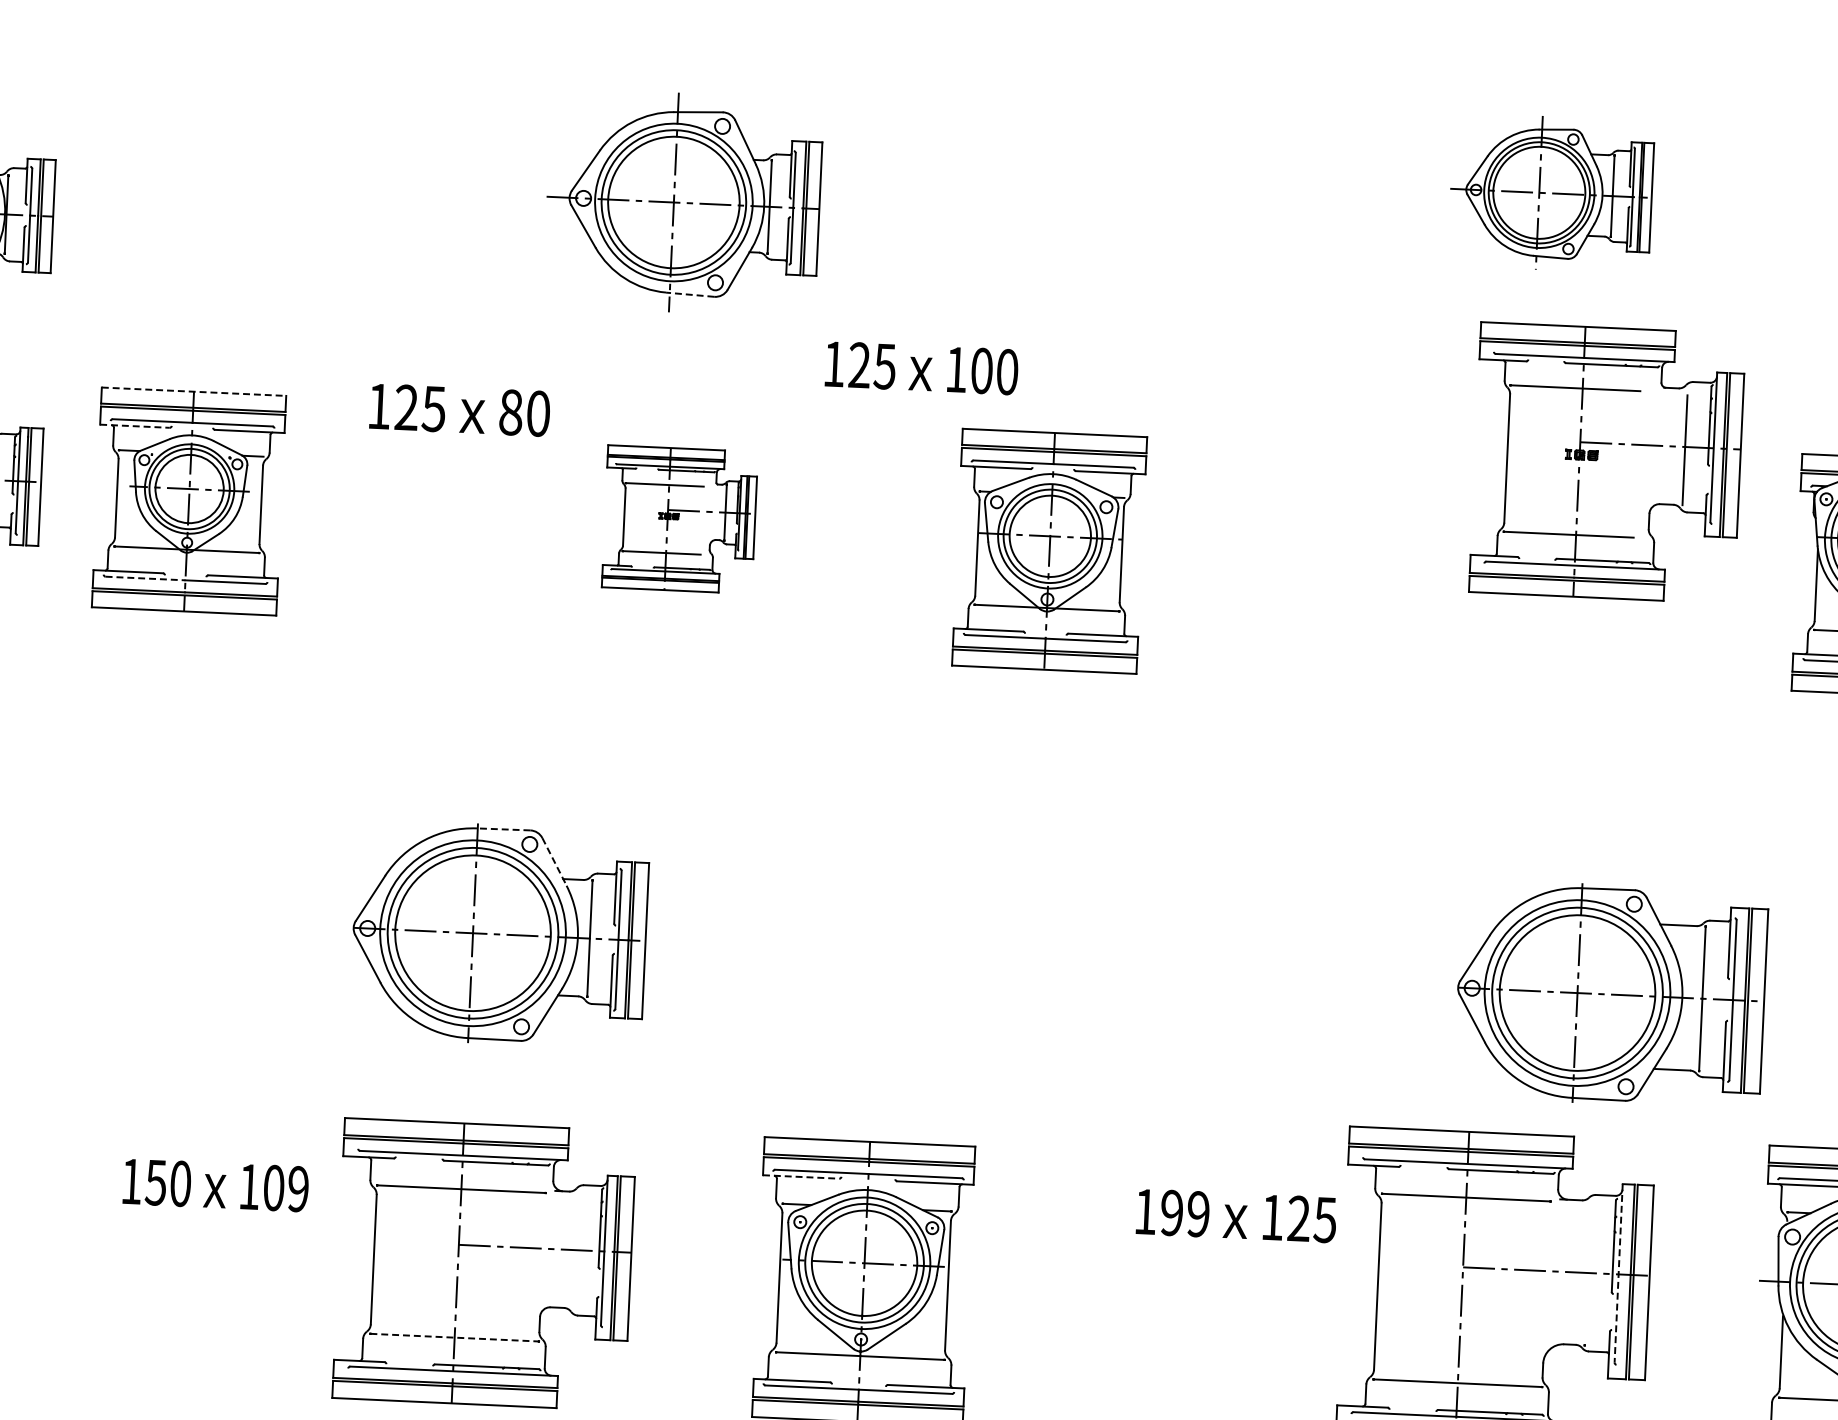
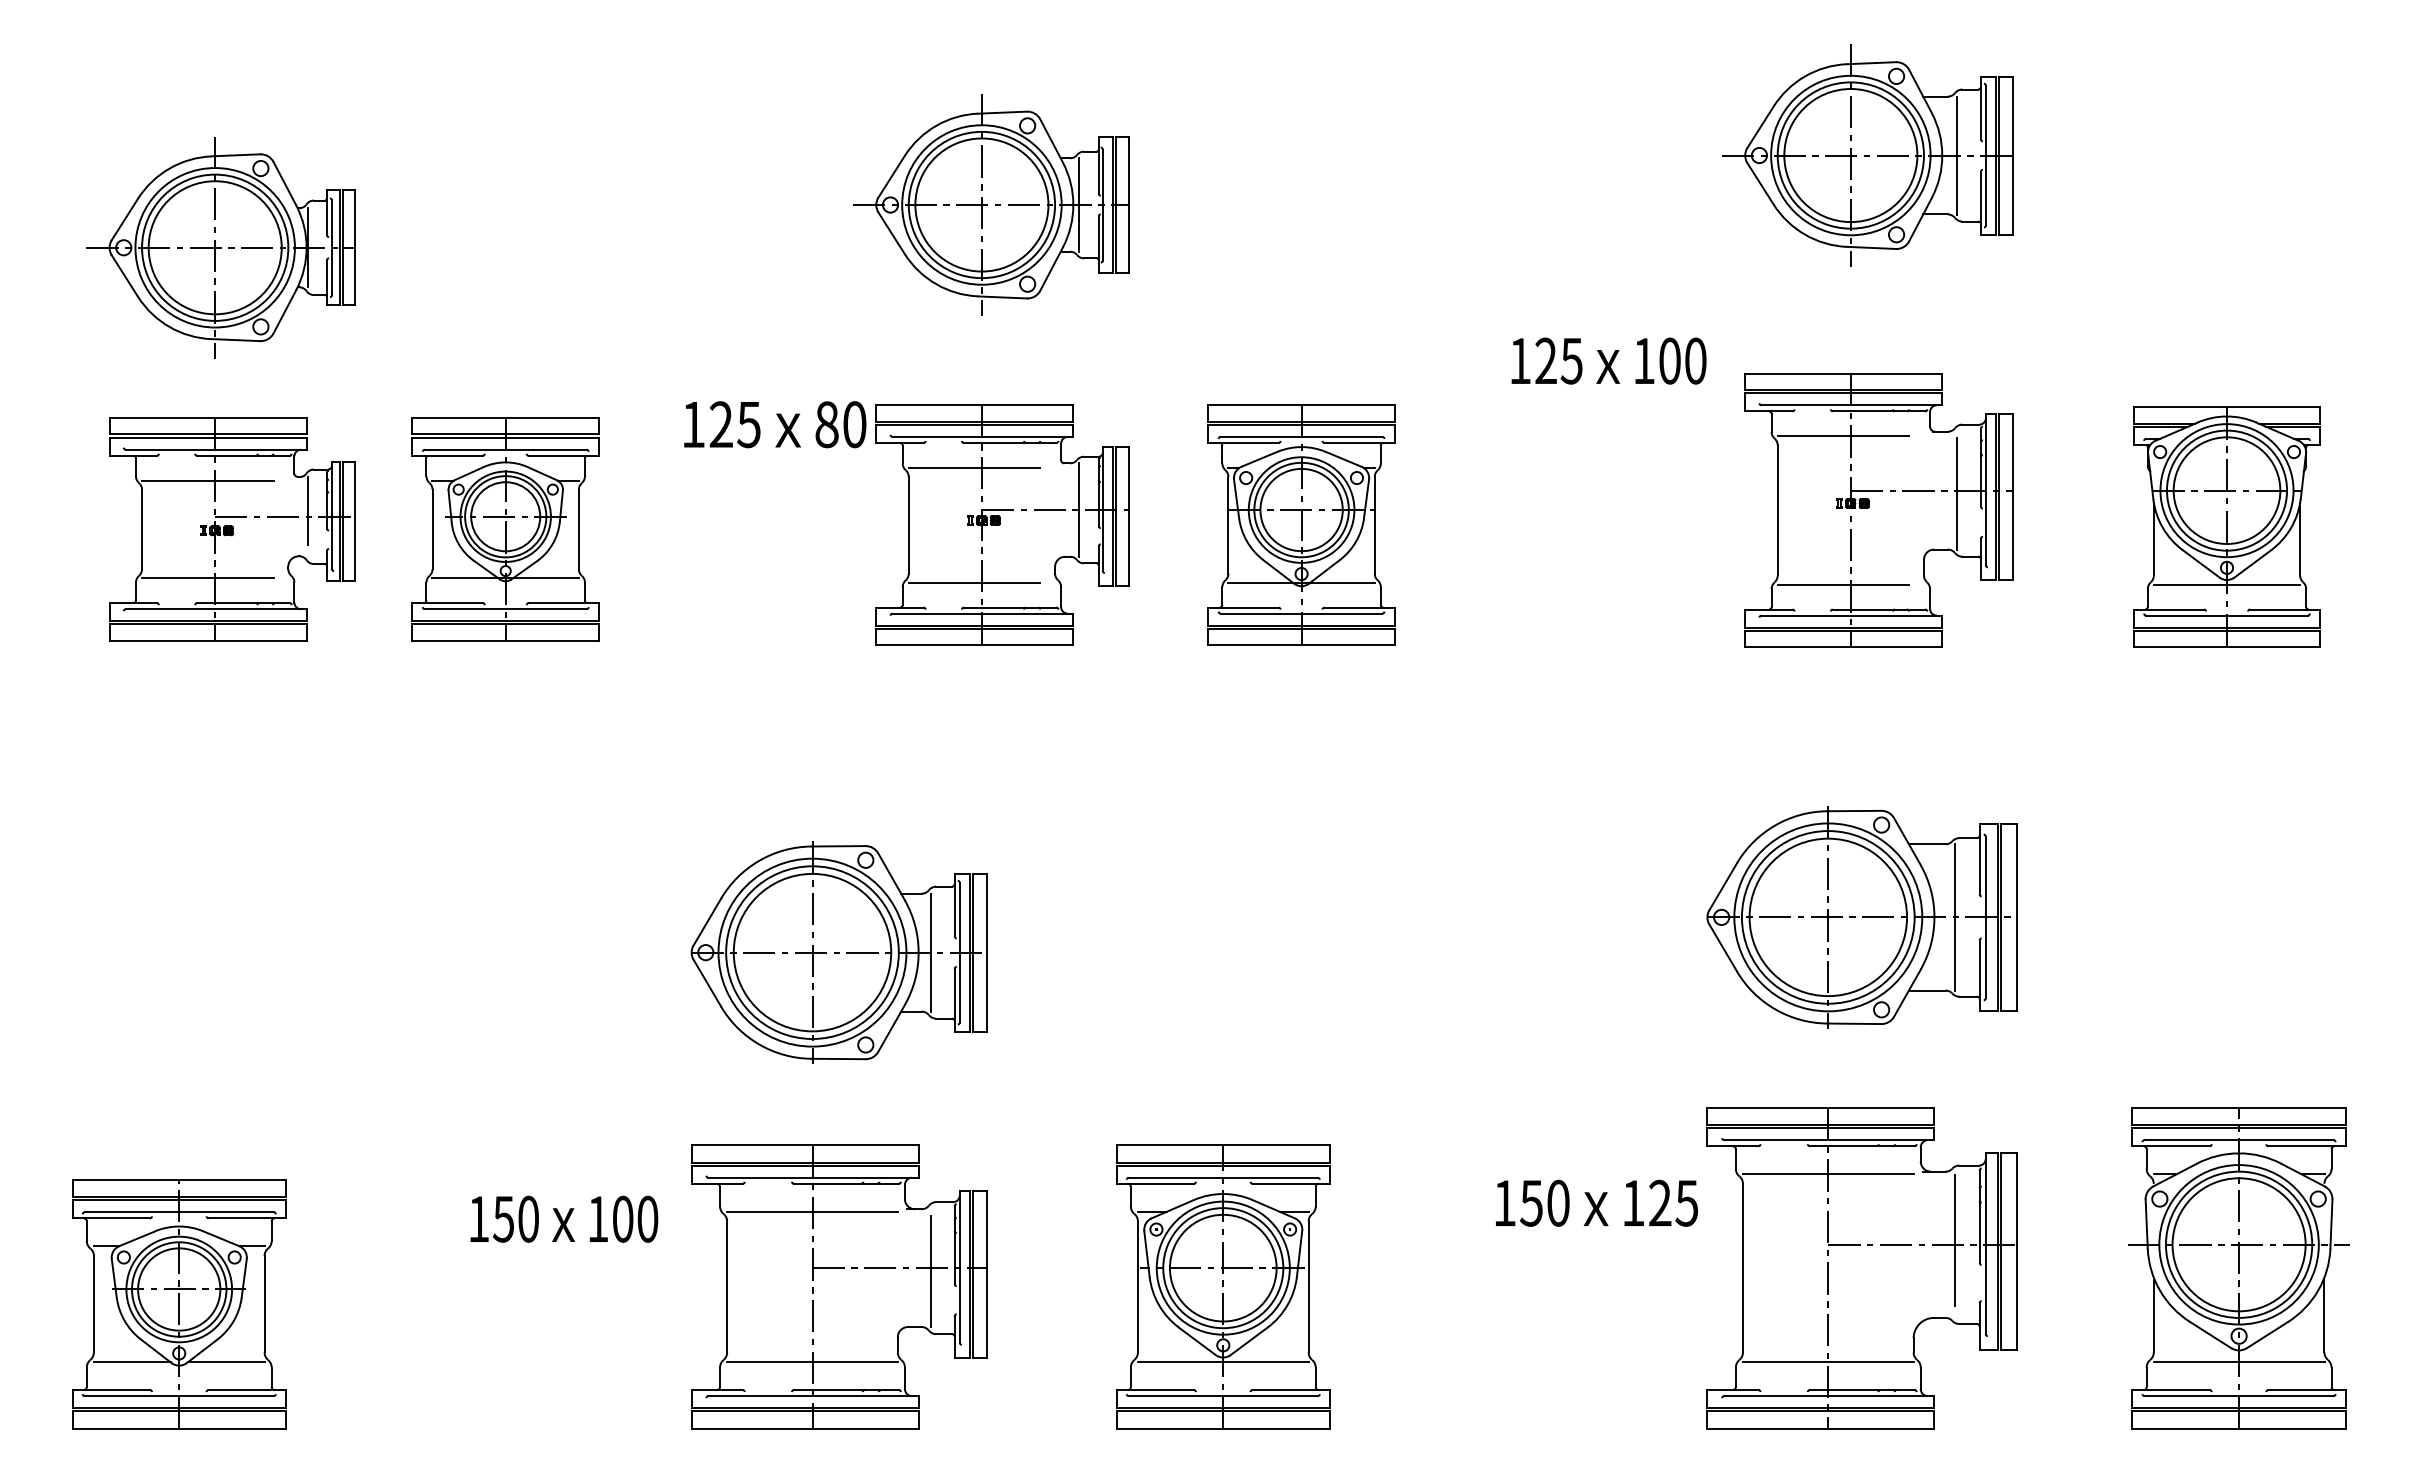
part: (1550, 193) -> (1867, 155), size x1.43
line: (690, 294) -> (1002, 297), dashed -> solid
text: (921, 367) -> (1608, 360), moved
line: (194, 392) -> (506, 418), dashed -> solid
line: (135, 425) -> (448, 455), dashed -> solid
part: (1606, 463) -> (1878, 510), moved
part: (679, 518) -> (1002, 524), size x1.67
part: (1049, 550) -> (1301, 524), moved
line: (145, 578) -> (465, 609), dashed -> solid
line: (503, 829) -> (838, 846), dashed -> solid
line: (554, 862) -> (891, 877), dashed -> solid
part: (1610, 994) -> (1861, 917), moved
line: (801, 1176) -> (1155, 1183), dashed -> solid
text: (298, 1188) -> (647, 1218), 109 -> 100
text: (1184, 1212) -> (1544, 1202), 199 -> 150
line: (575, 1253) -> (930, 1271), added
line: (1587, 1268) -> (1954, 1240), added
line: (1618, 1274) -> (1985, 1244), dashed -> solid
line: (455, 1338) -> (813, 1362), dashed -> solid

